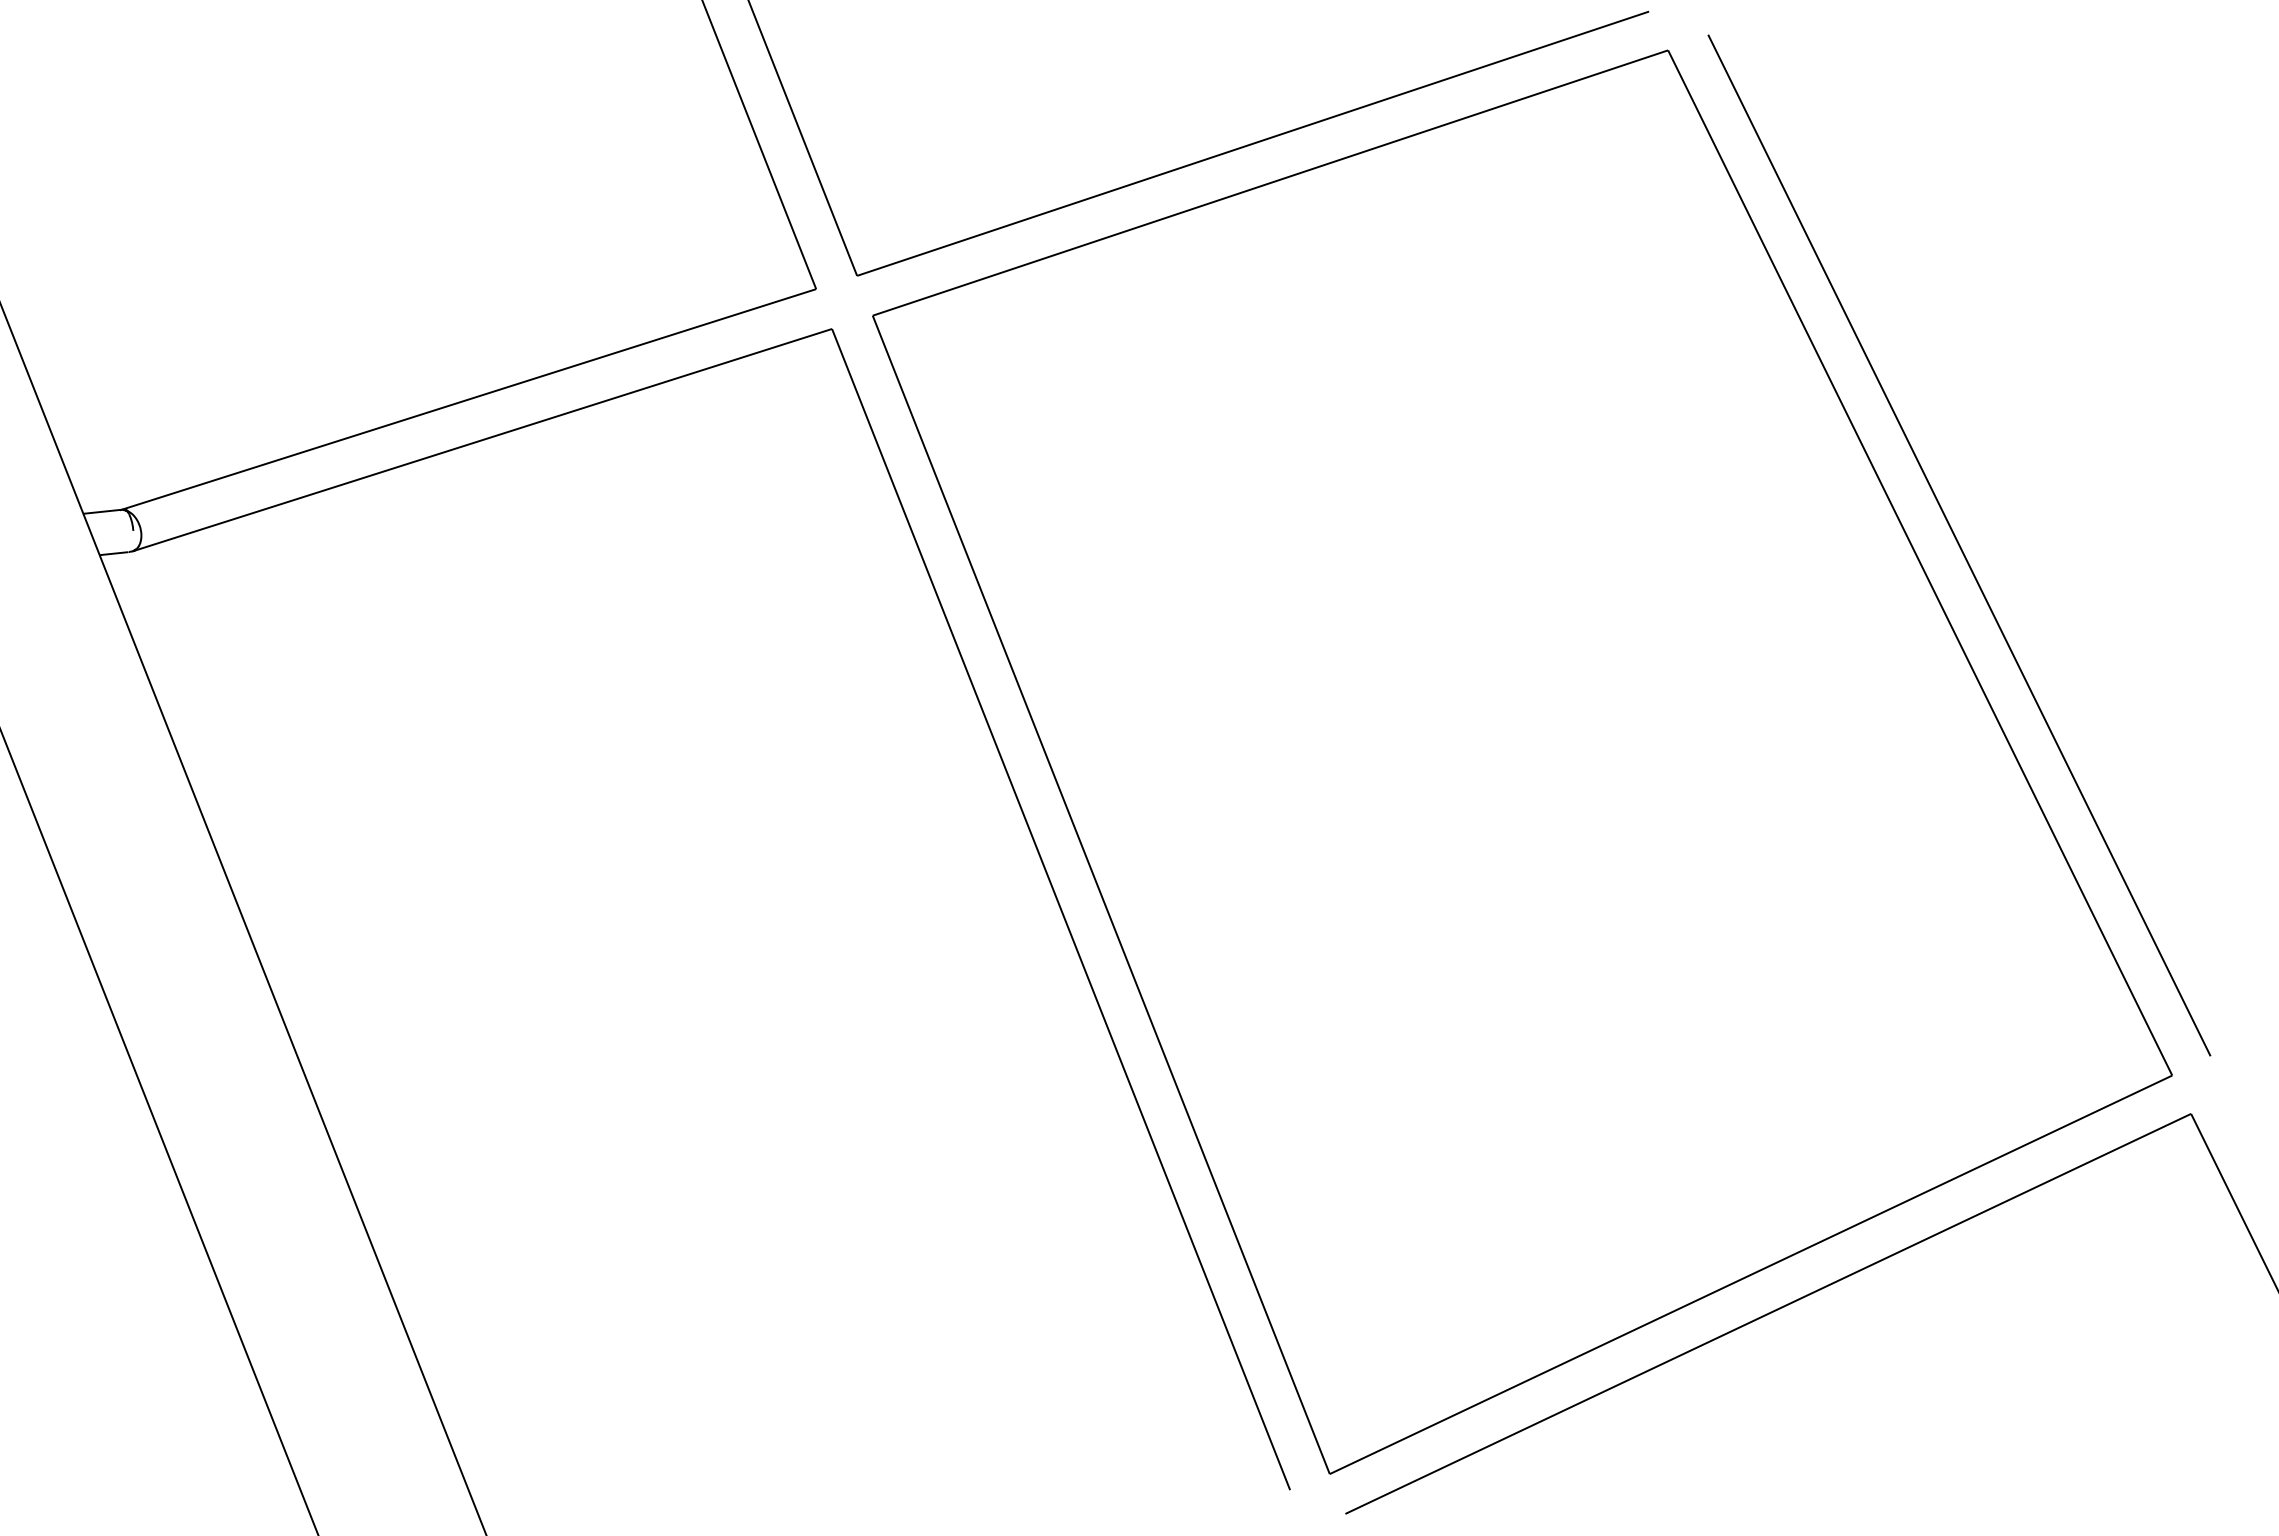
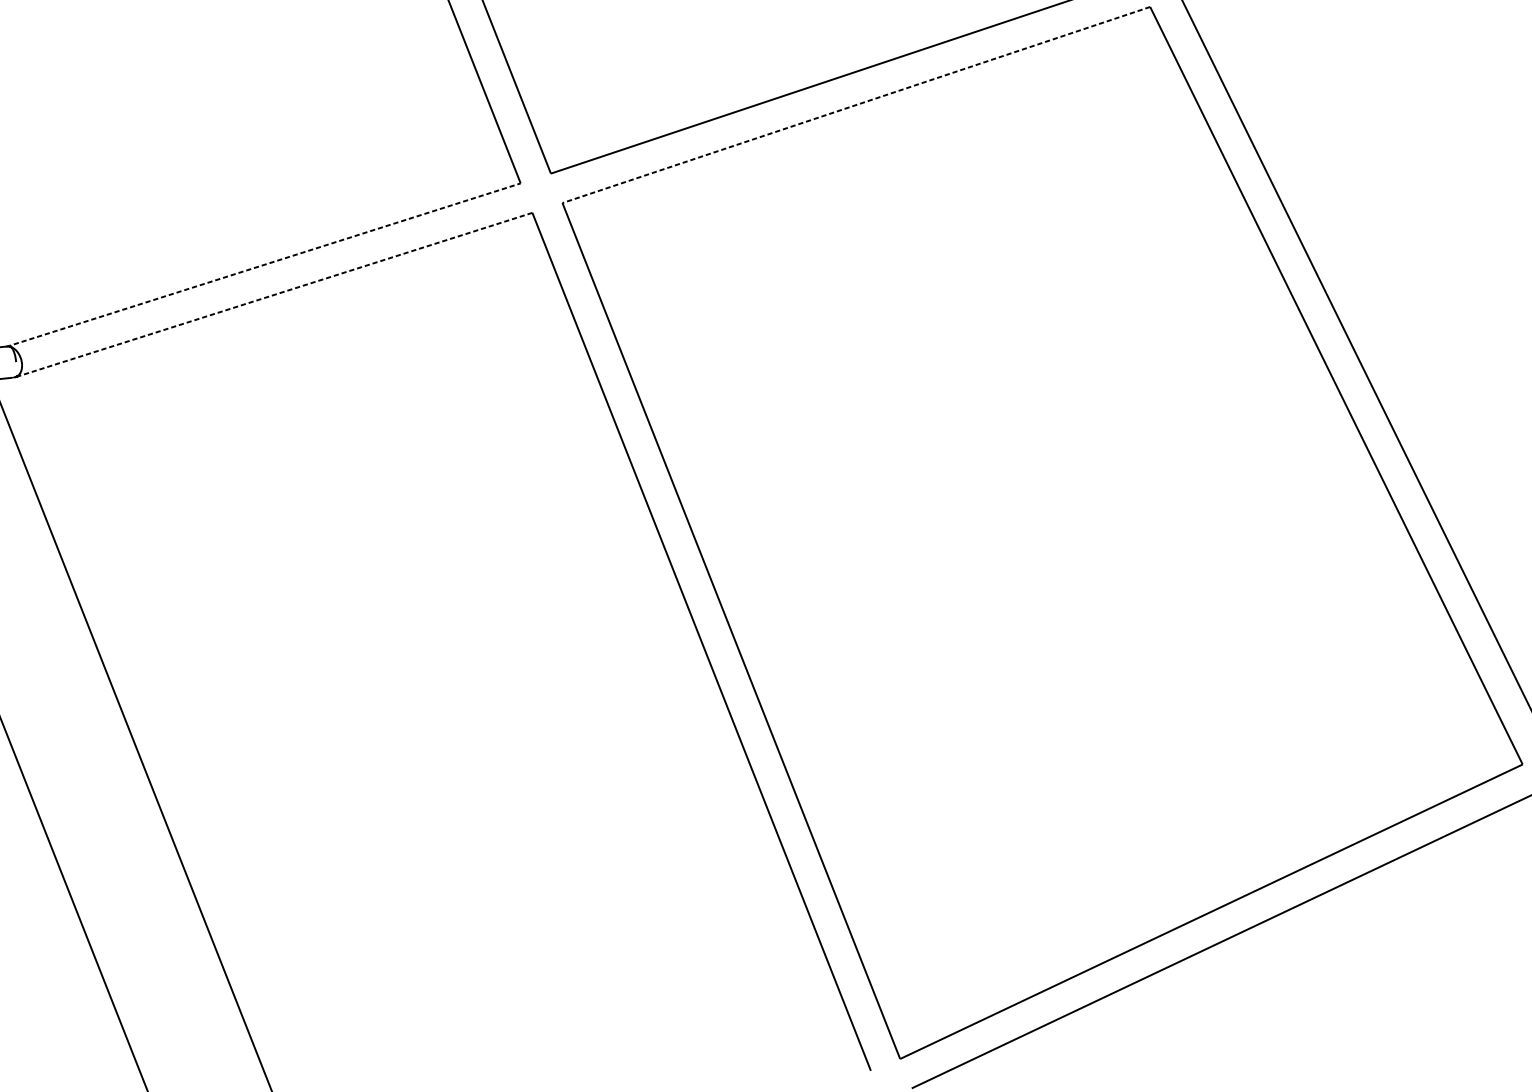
line: (1269, 183) -> (855, 105), solid -> dashed
line: (468, 399) -> (263, 264), solid -> dashed
line: (482, 440) -> (274, 295), solid -> dashed

